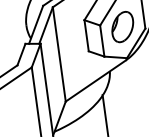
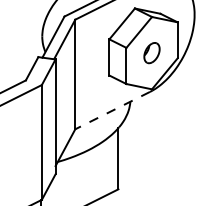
part: (122, 26) -> (151, 52), size x0.6
line: (95, 81) -> (112, 110), solid -> dashed

